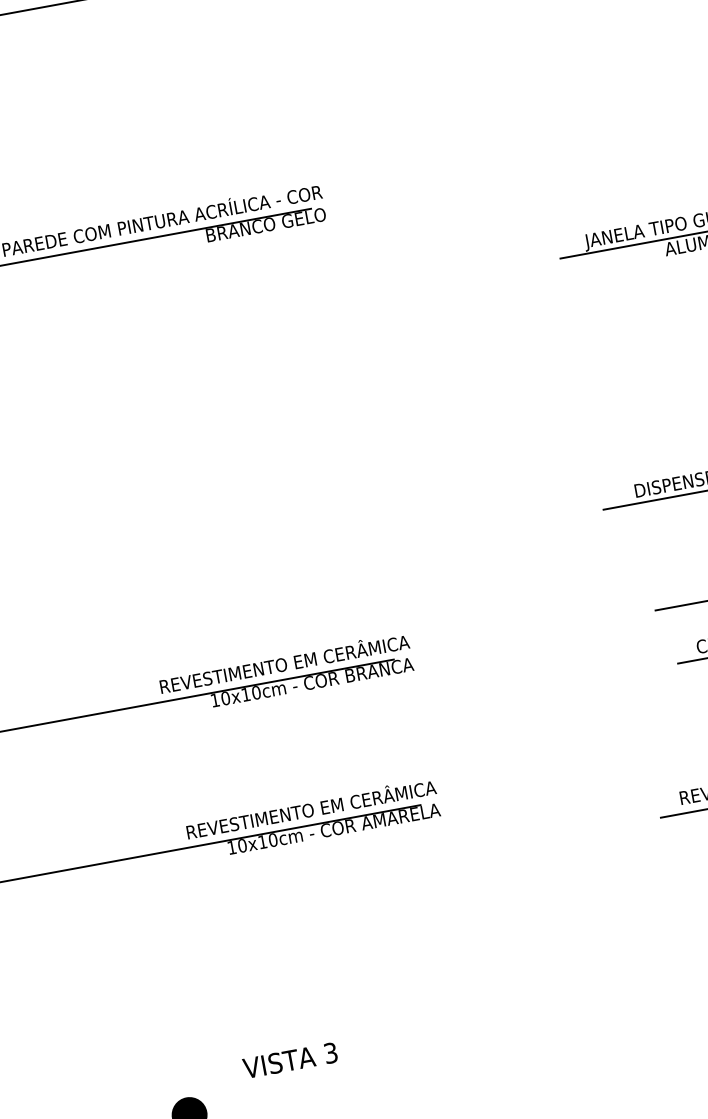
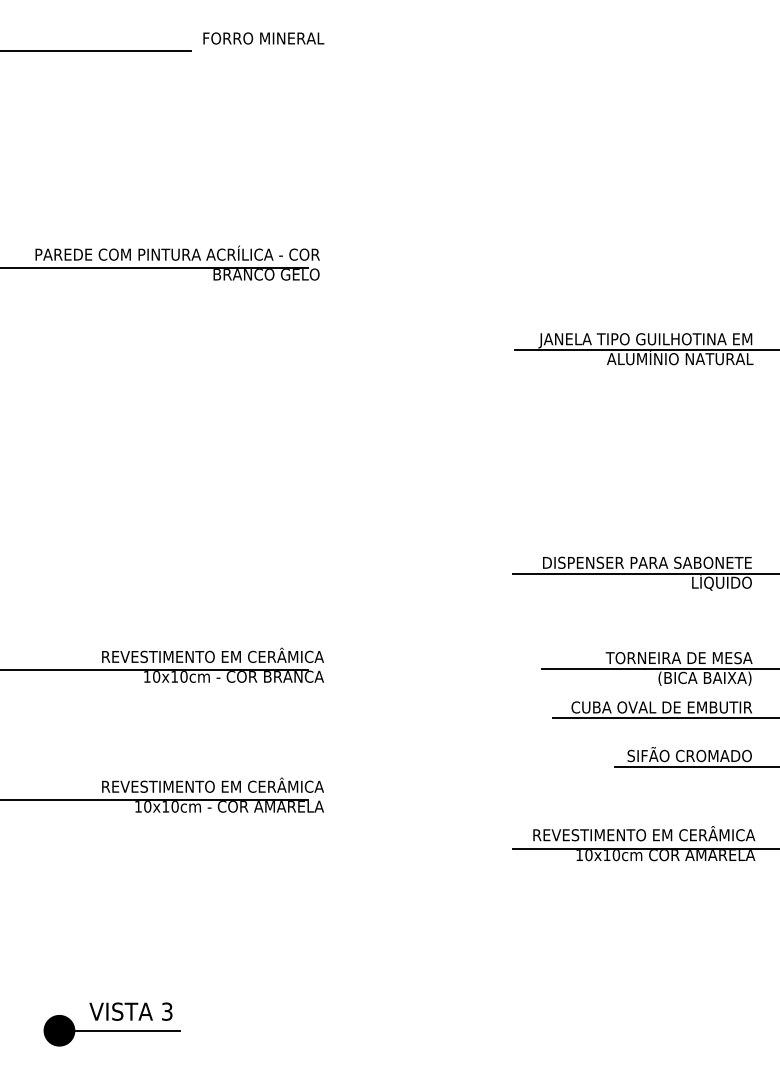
text: (289, 1060) -> (130, 1011), moved
line: (264, 1100) -> (126, 1030), added

